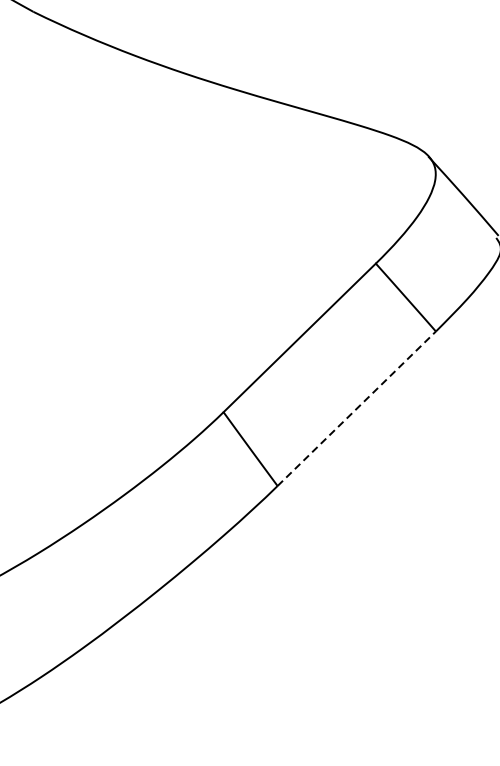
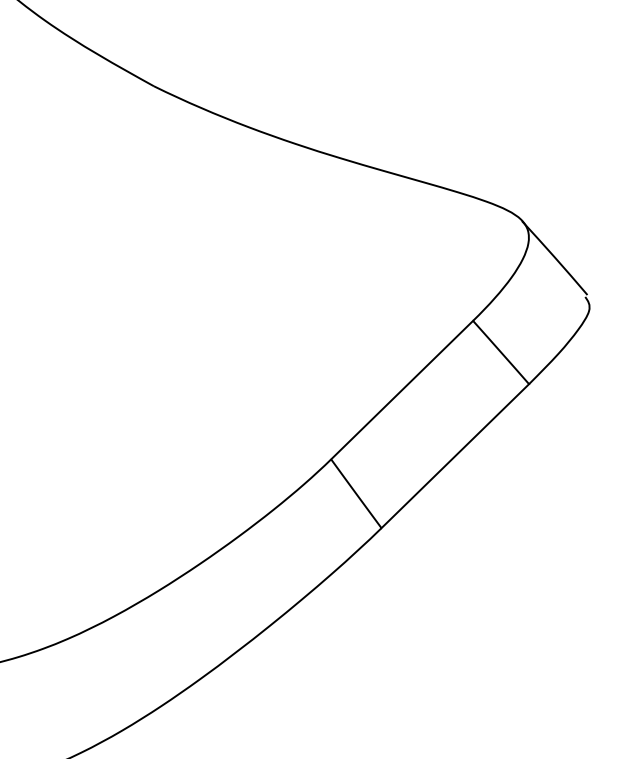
line: (356, 408) -> (455, 455), dashed -> solid

